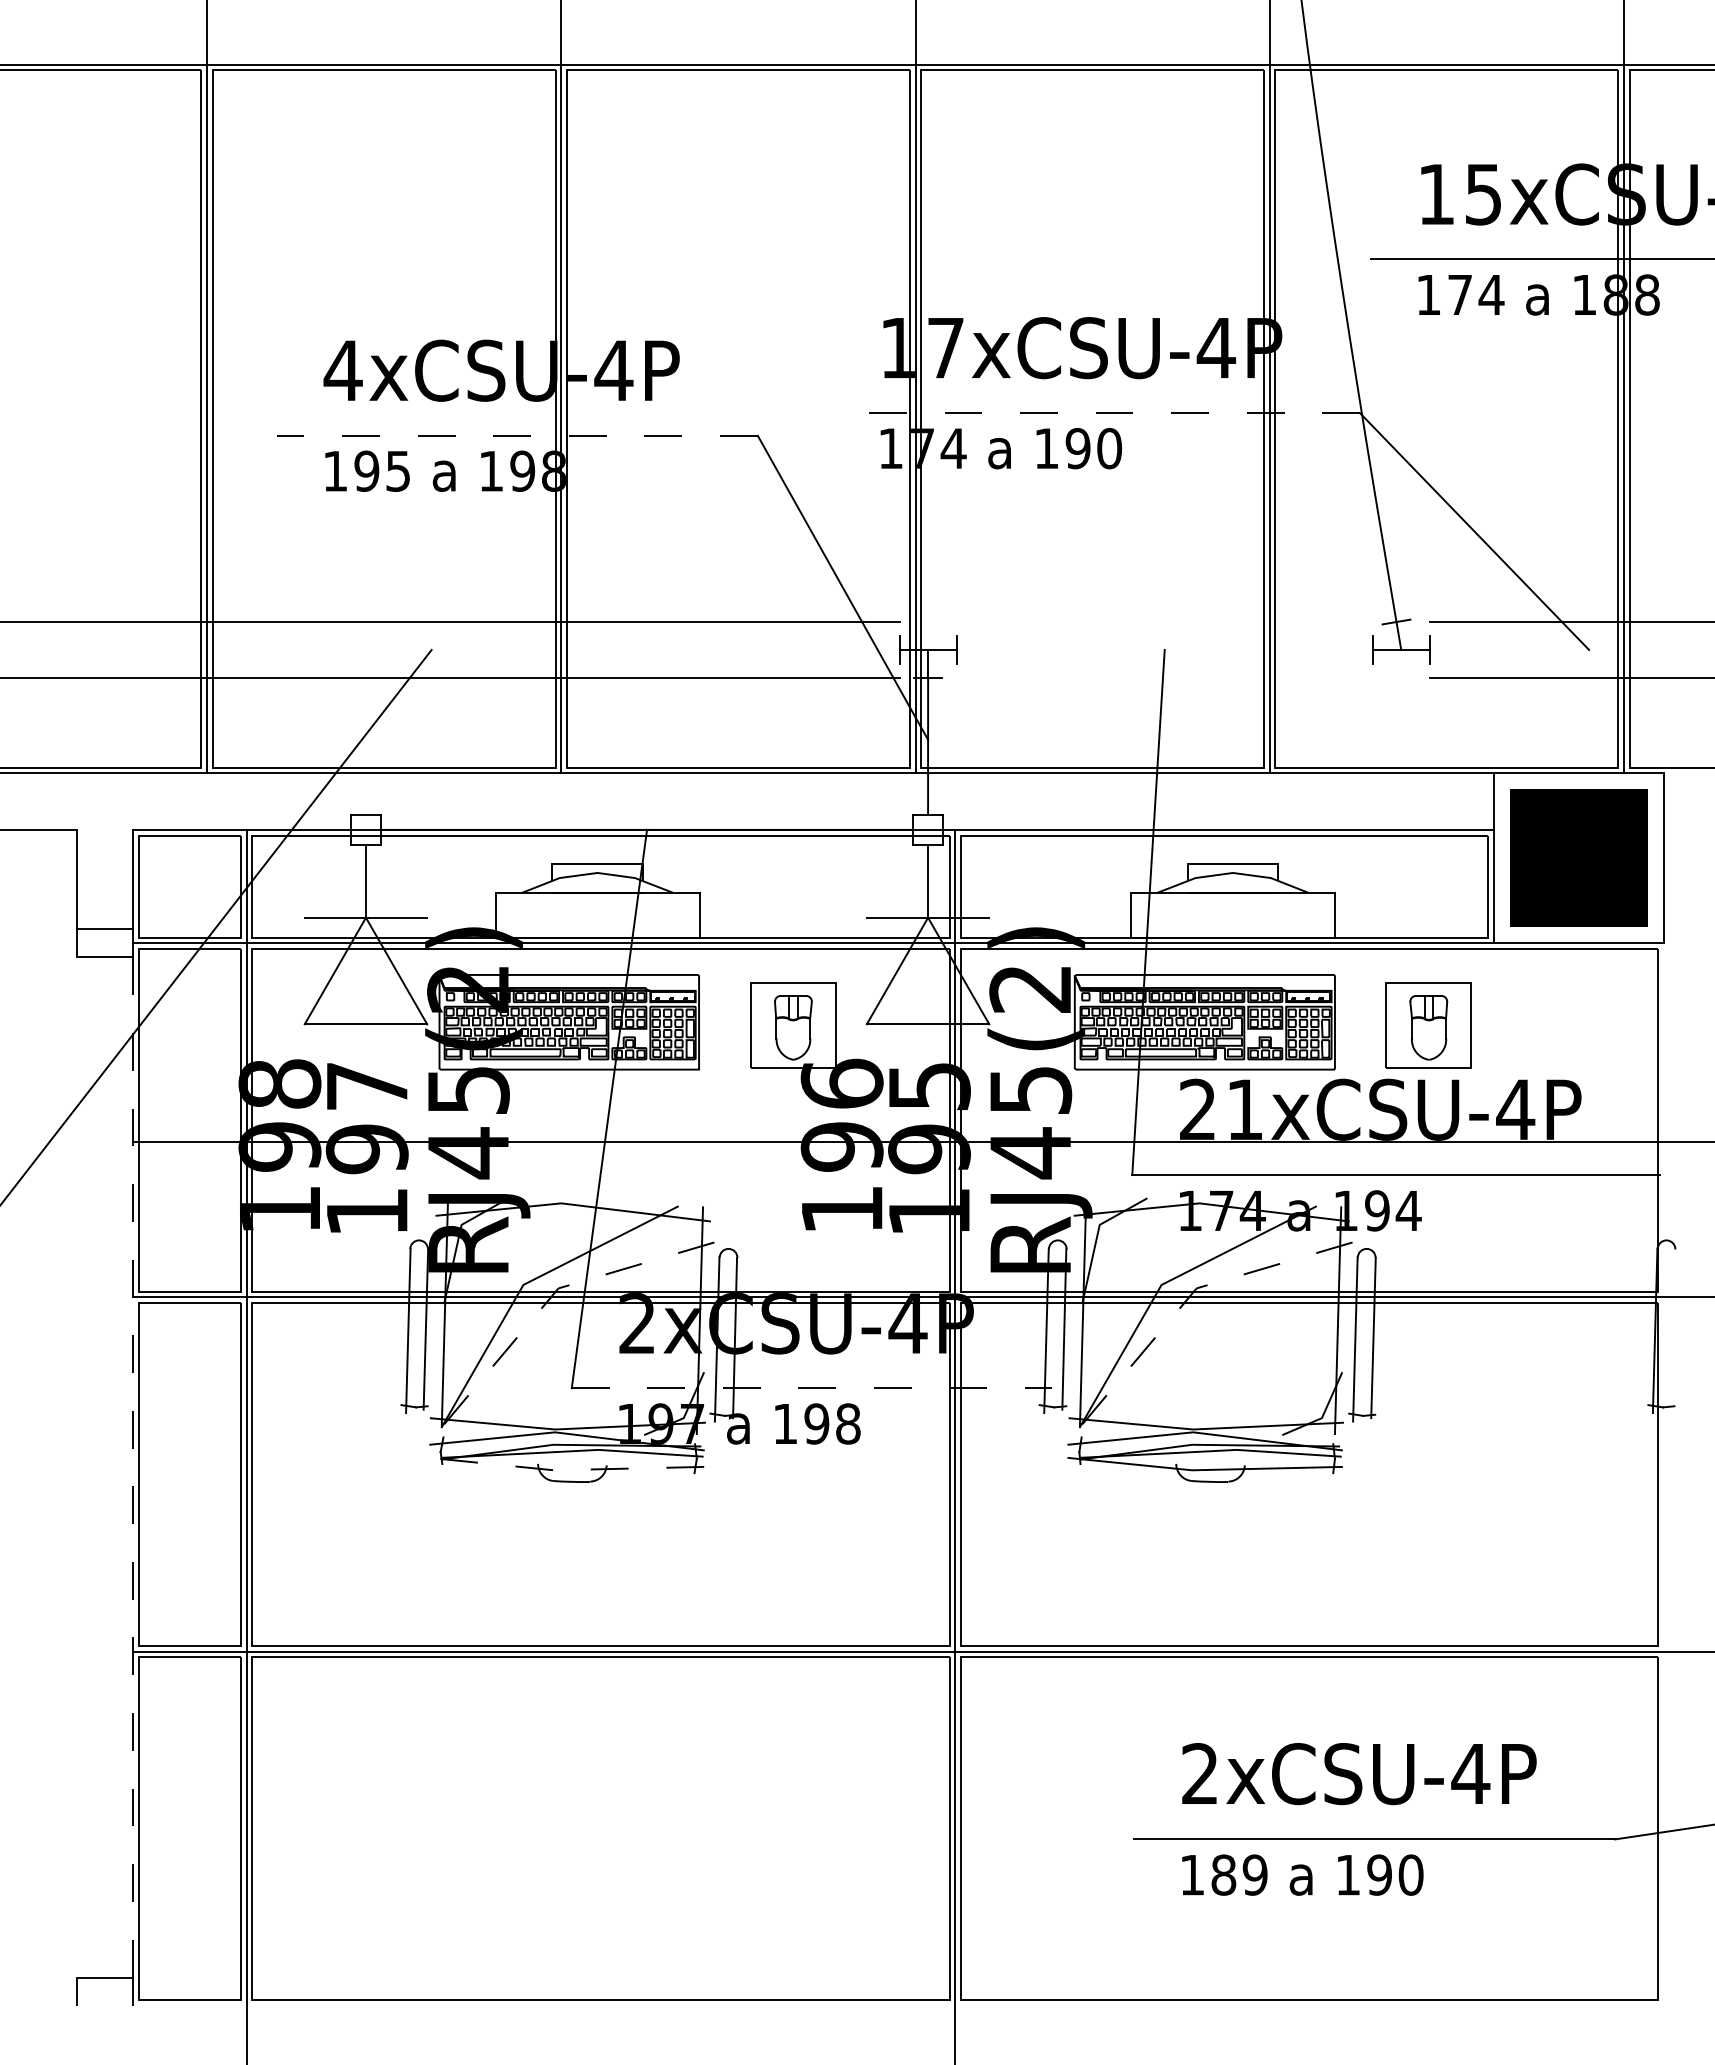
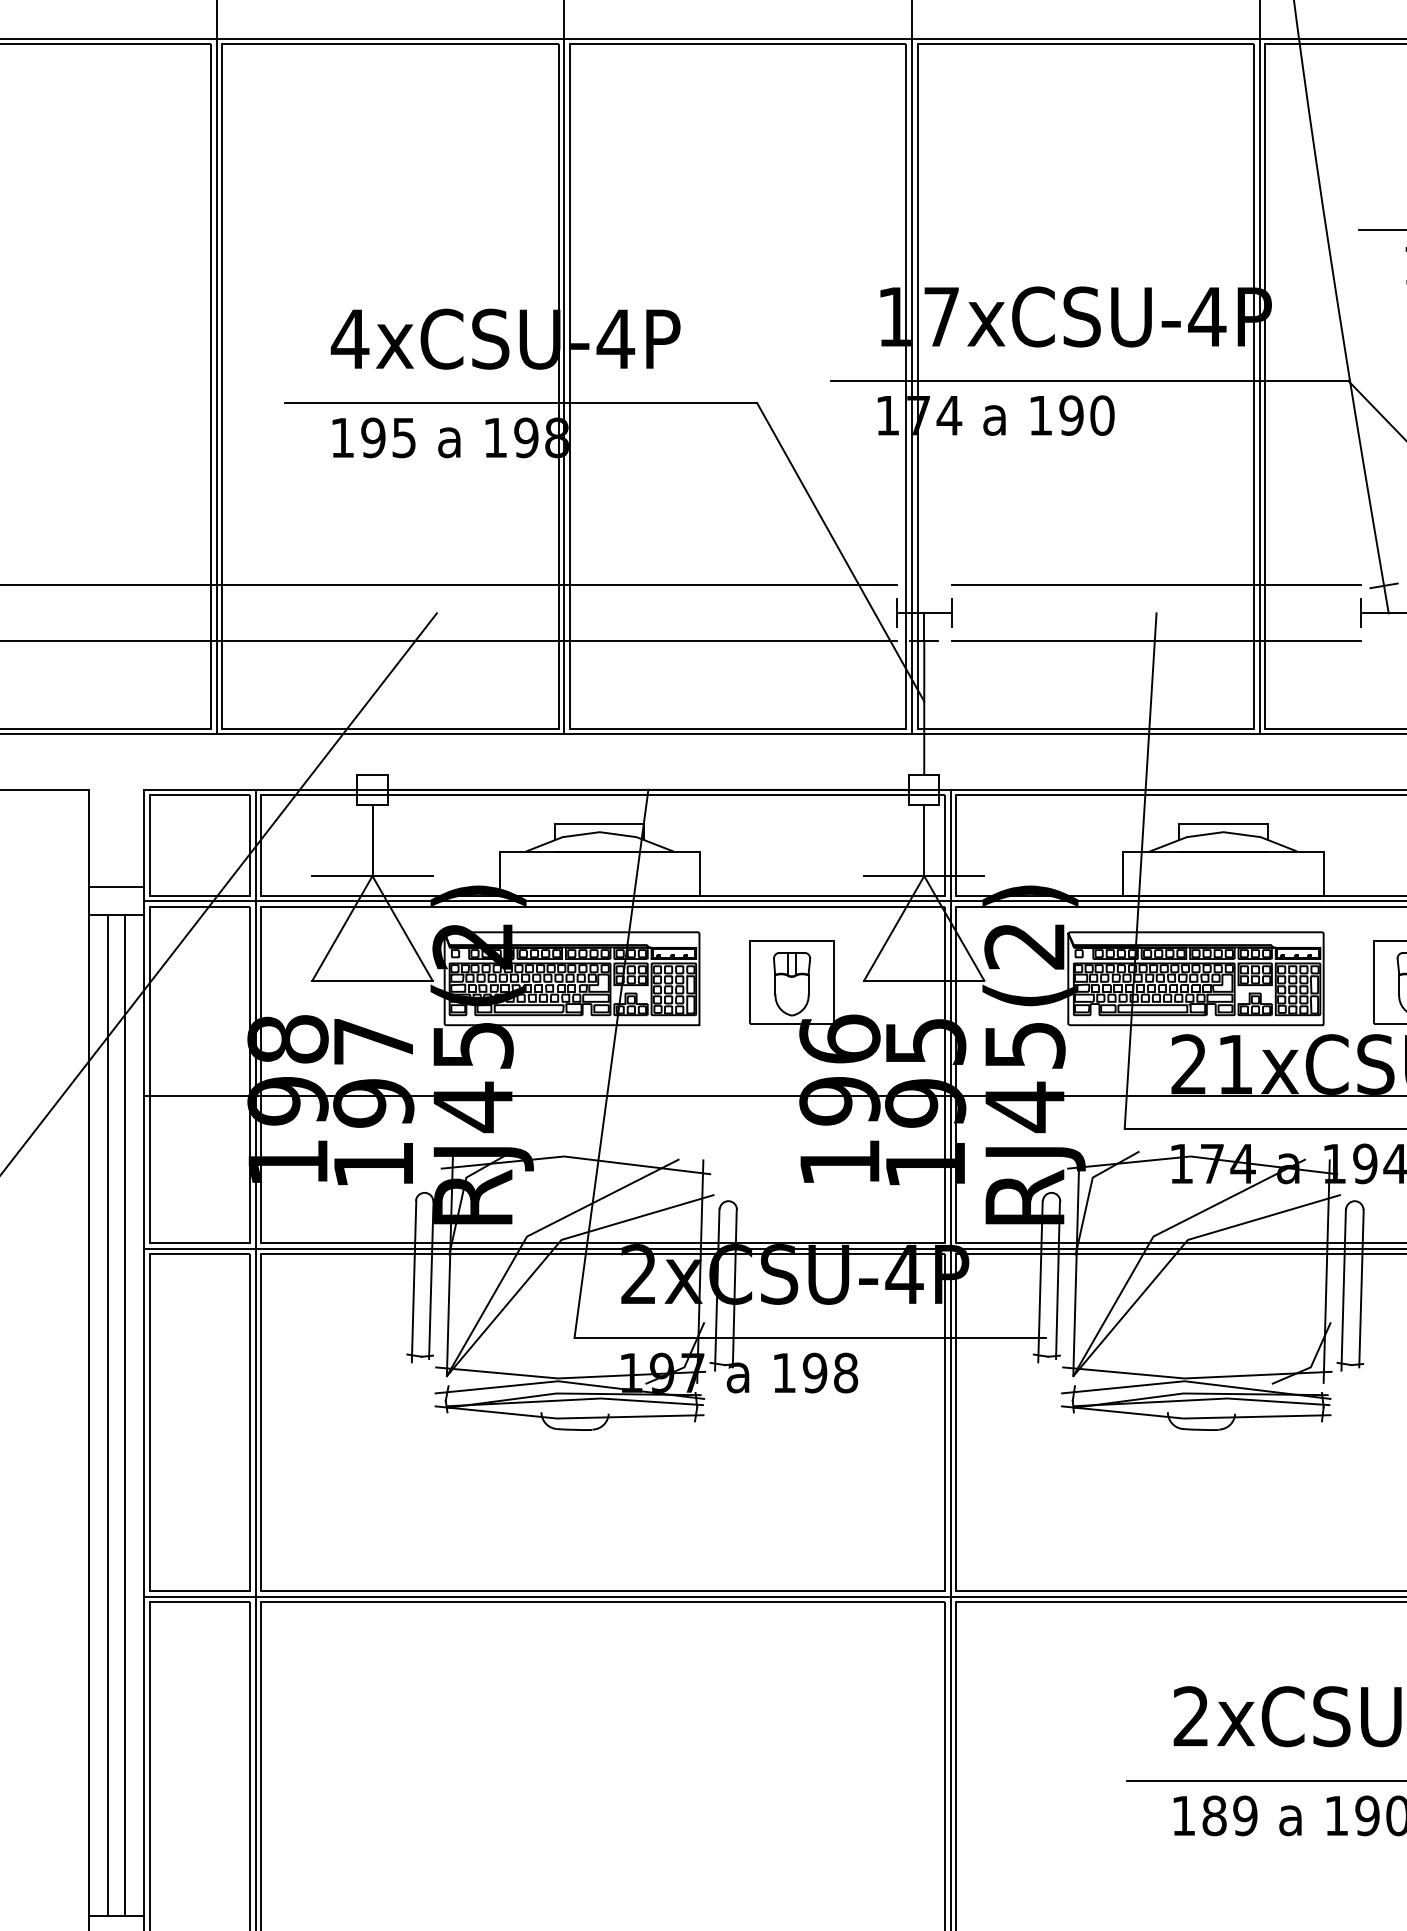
line: (1096, 413) -> (1089, 381), dashed -> solid
line: (517, 435) -> (521, 402), dashed -> solid
line: (1164, 621) -> (1156, 585), added
line: (1164, 678) -> (1156, 641), added
line: (552, 1295) -> (555, 1246), dashed -> solid
line: (1190, 1295) -> (1181, 1246), dashed -> solid
line: (812, 1388) -> (810, 1338), dashed -> solid
line: (76, 1467) -> (88, 1415), added
line: (96, 1467) -> (107, 1415), added
line: (113, 1467) -> (124, 1415), added
line: (133, 1467) -> (144, 1415), dashed -> solid
line: (565, 1470) -> (568, 1418), dashed -> solid

